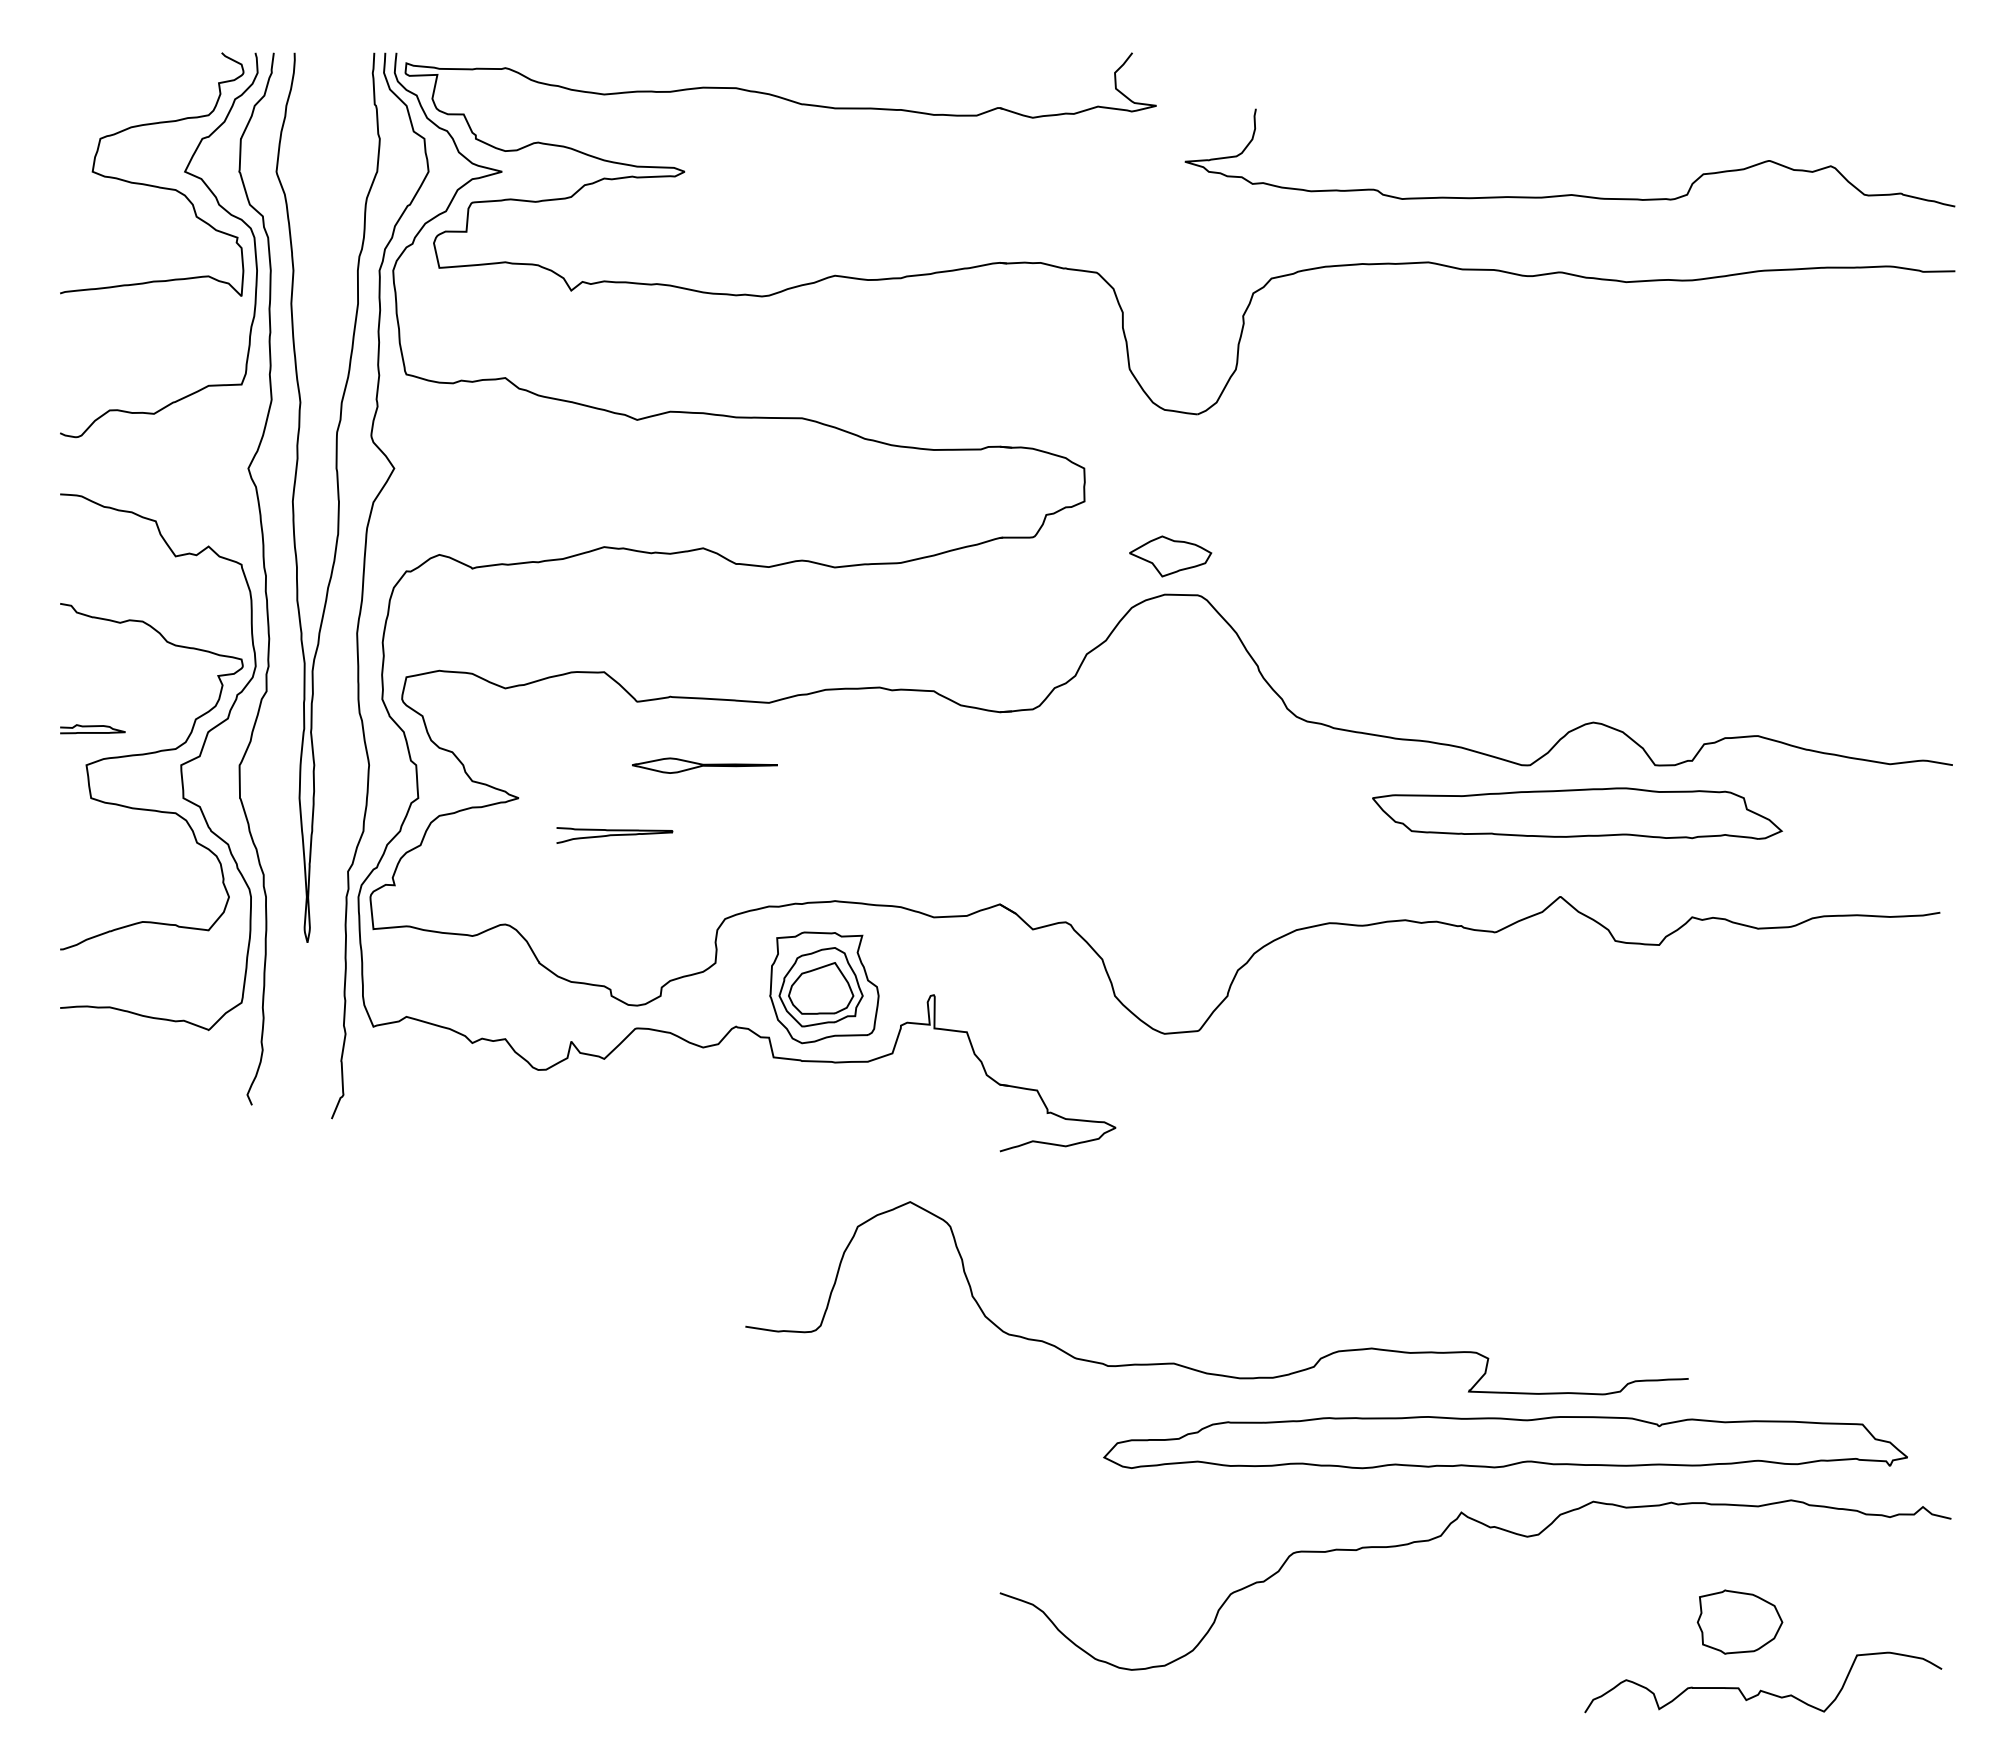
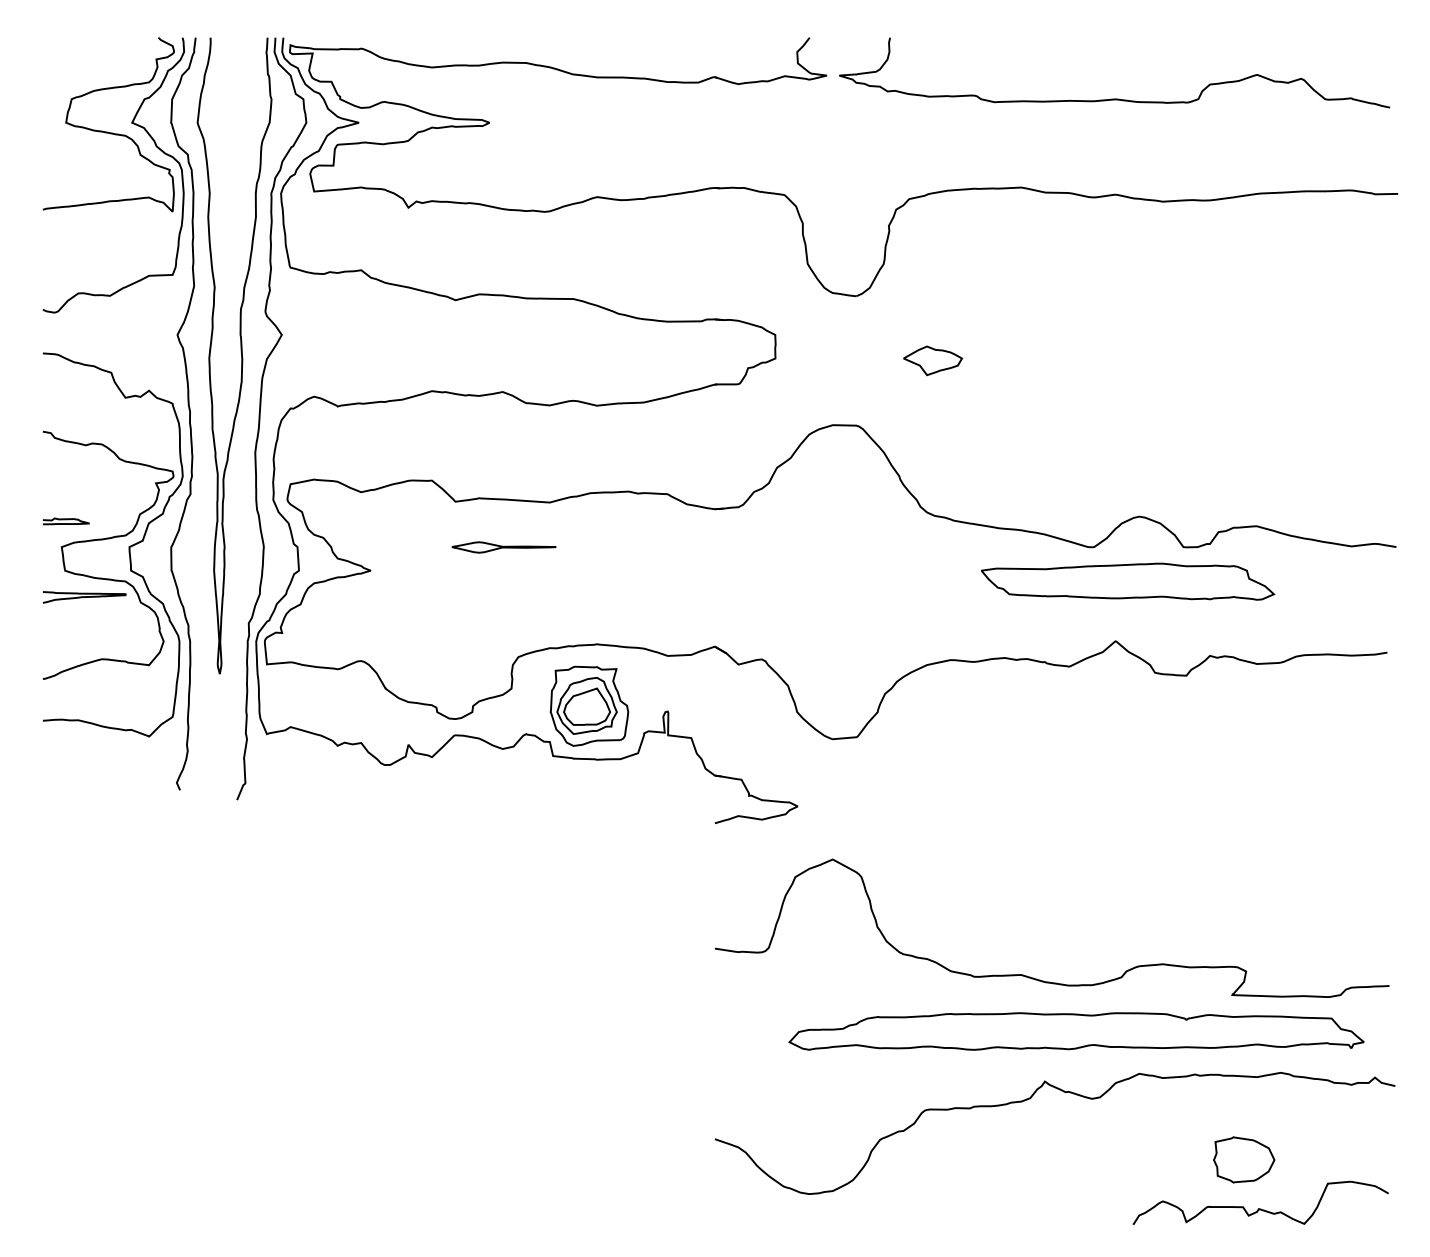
curve: (1569, 193) -> (1114, 98), moved
part: (1171, 555) -> (933, 360), moved
curve: (614, 835) -> (84, 597), moved
curve: (1200, 1369) -> (1040, 979), moved

